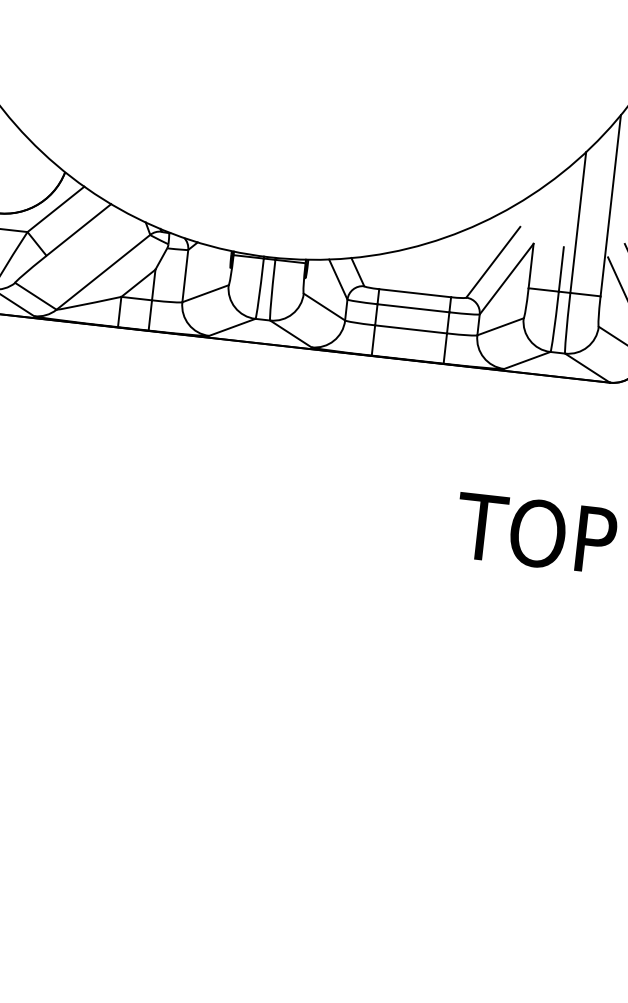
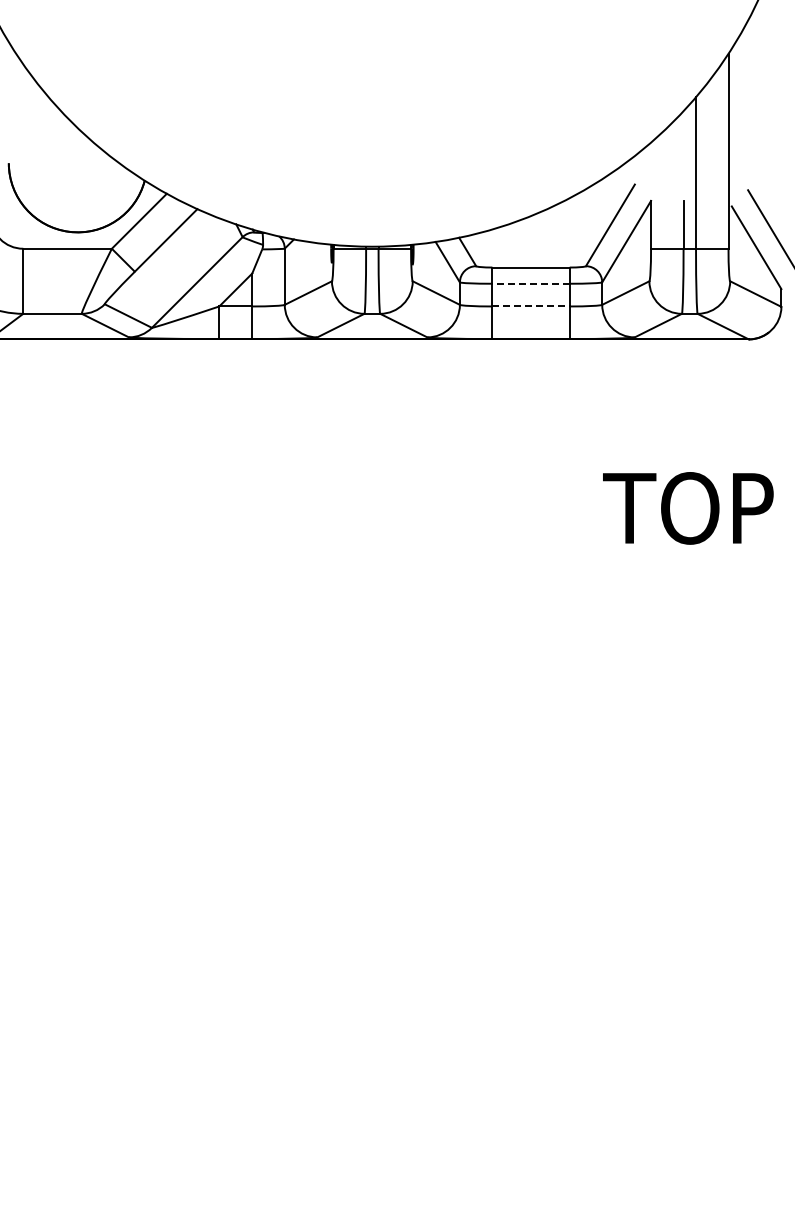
line: (413, 308) -> (531, 283), solid -> dashed
line: (411, 329) -> (531, 306), solid -> dashed

